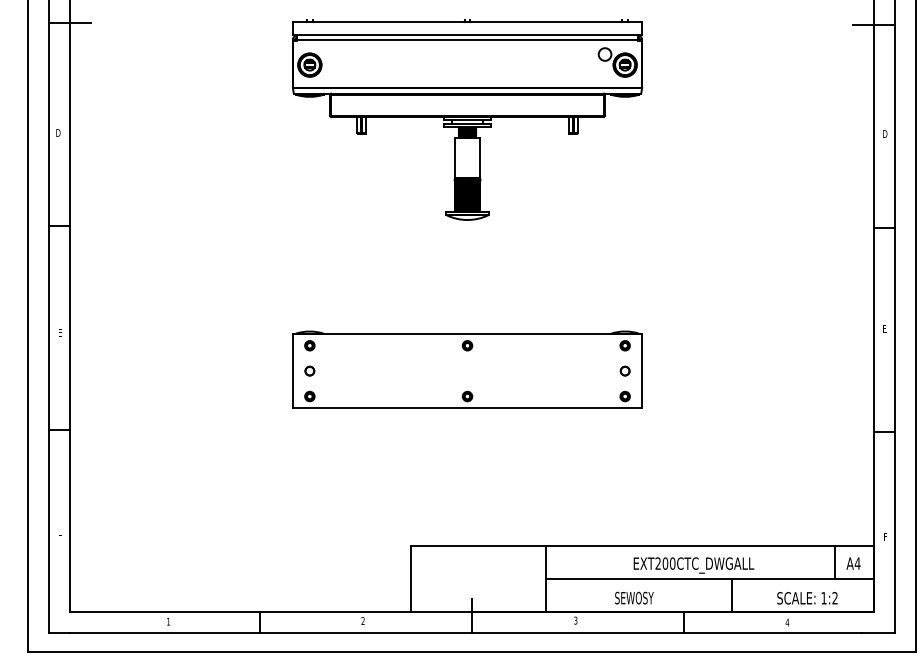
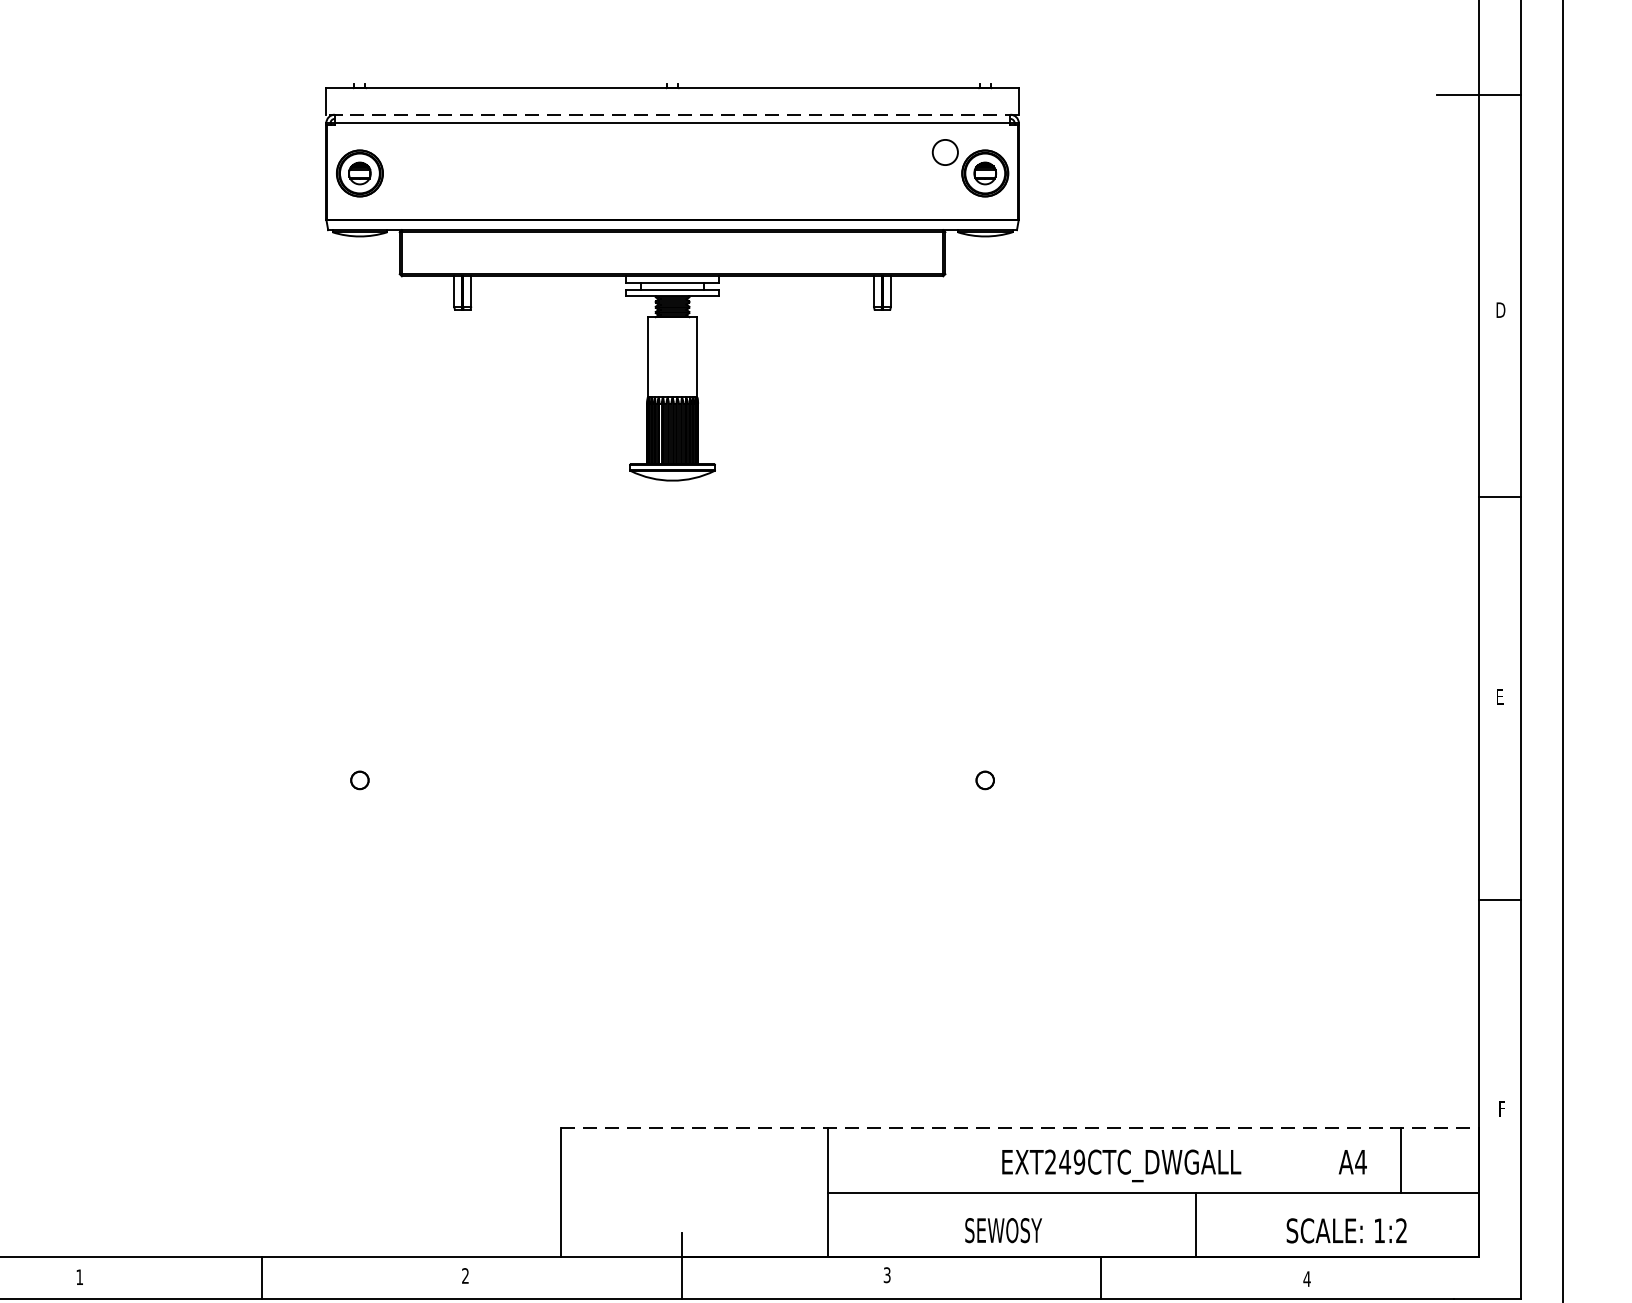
line: (467, 35) -> (672, 114), solid -> dashed
part: (467, 369) -> (672, 777), removed
line: (643, 546) -> (1021, 1128), solid -> dashed
text: (668, 563) -> (1071, 1161), EXT200CTC_DWGALL -> EXT249CTC_DWGALL
text: (853, 563) -> (1352, 1161), moved

